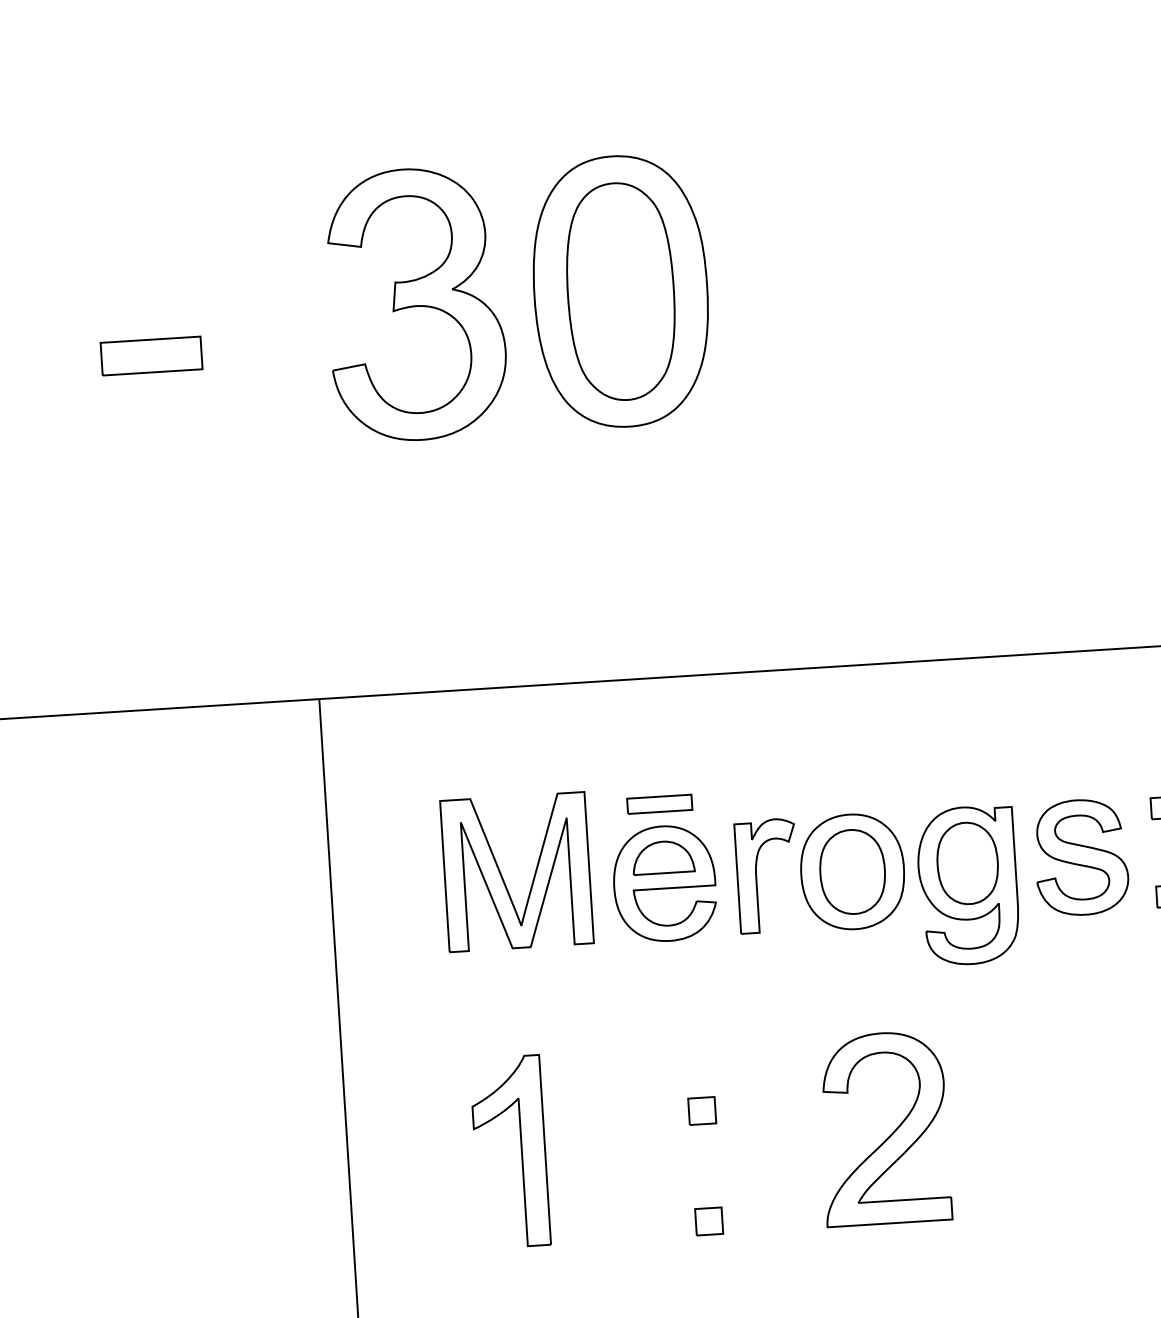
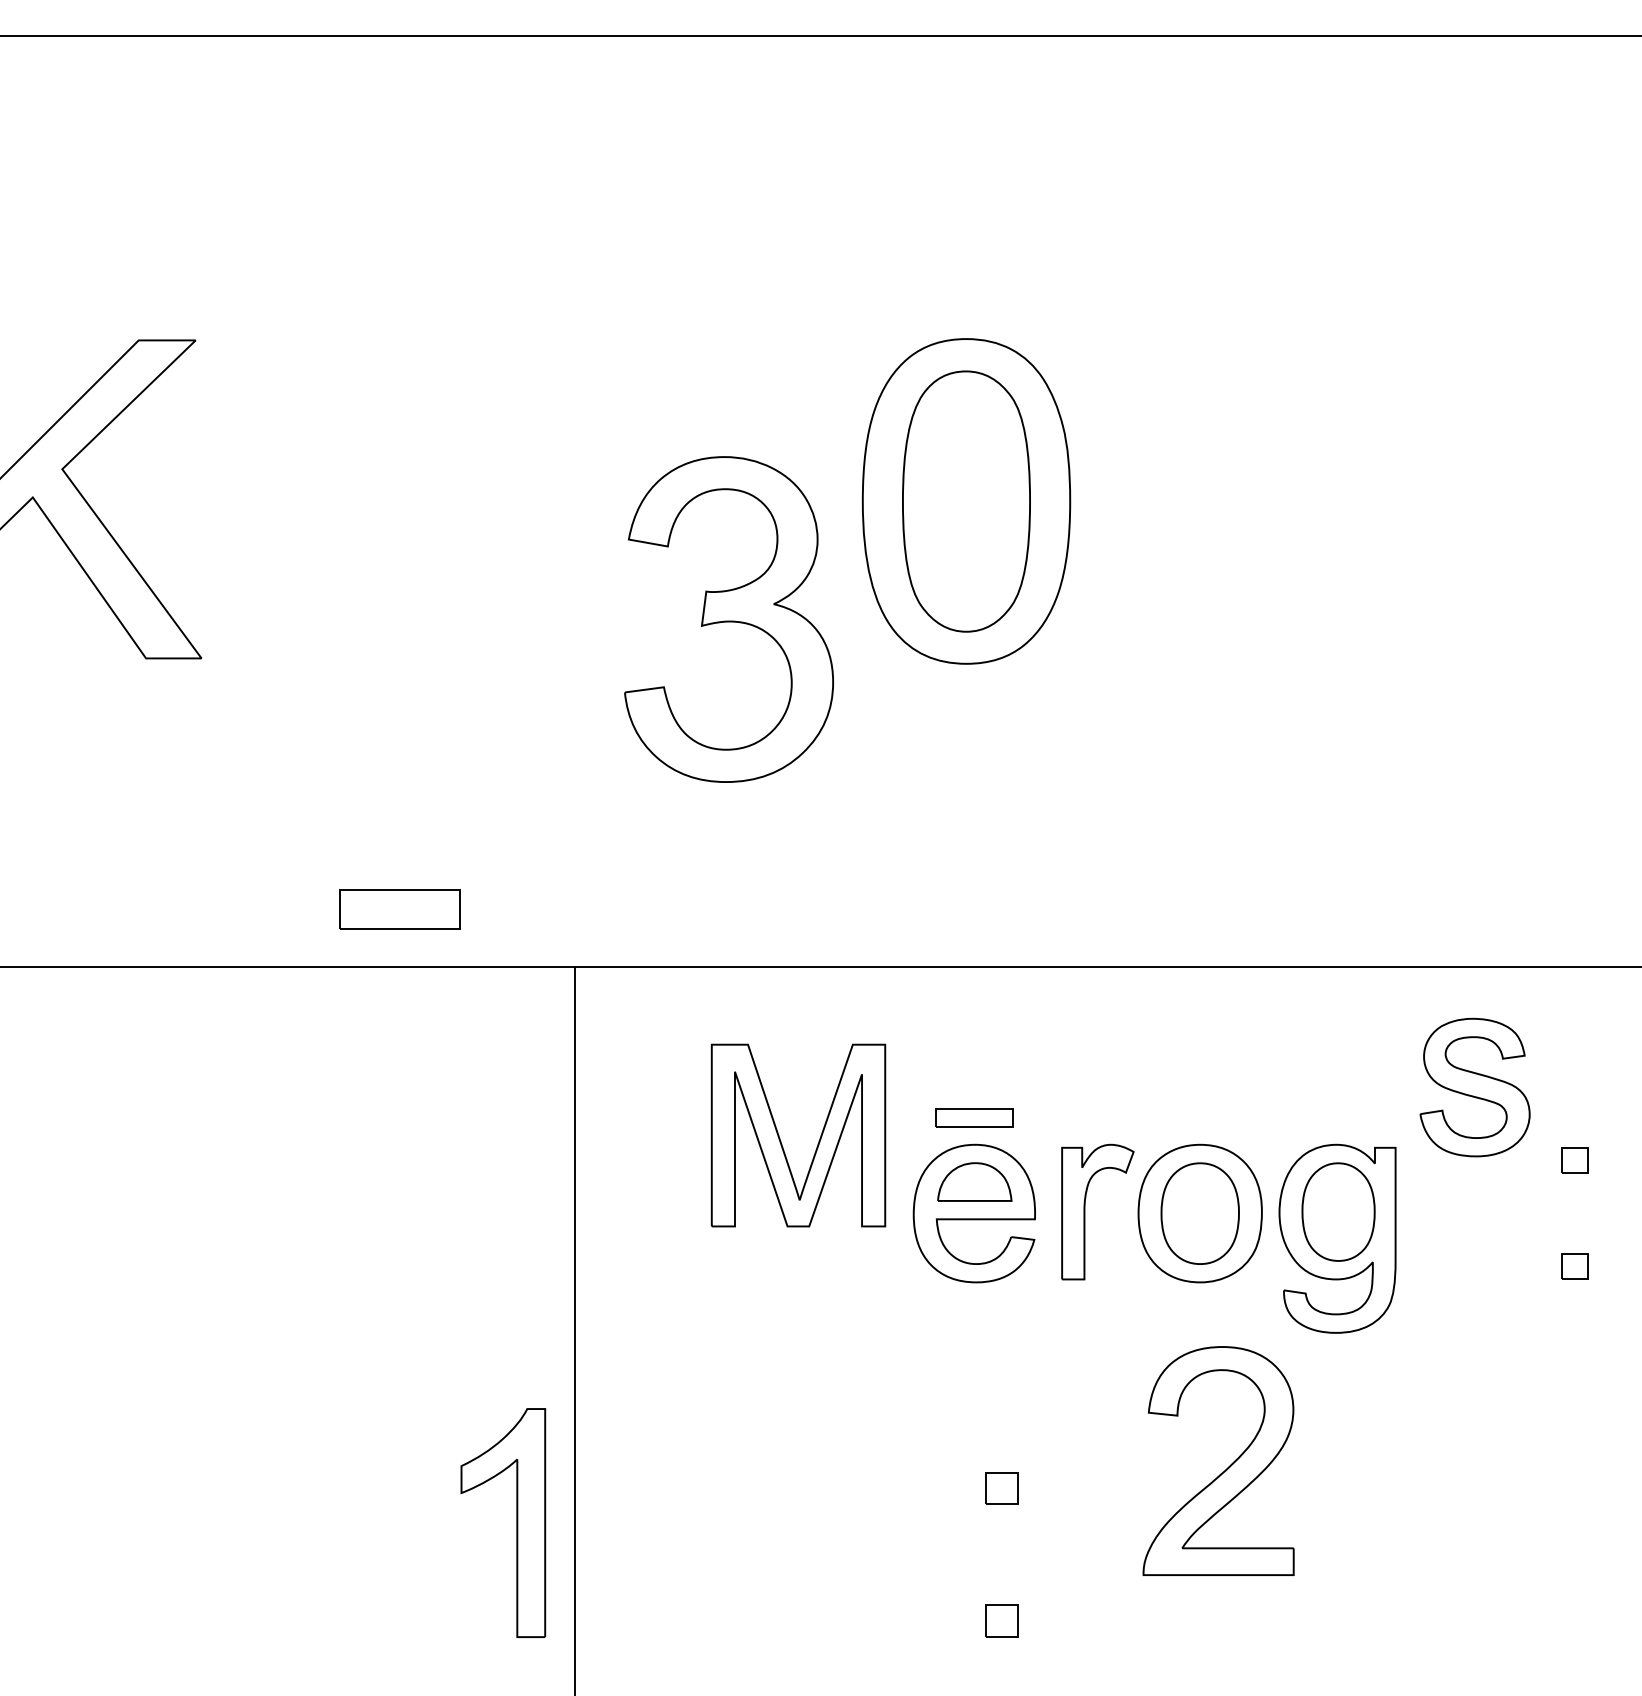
part: (415, 304) -> (728, 619), moved
part: (151, 356) -> (399, 909), moved
part: (1080, 857) -> (1474, 1087), moved
part: (503, 877) -> (781, 1141), moved
part: (891, 1134) -> (1226, 1468), moved
part: (521, 1150) -> (516, 1522), moved

